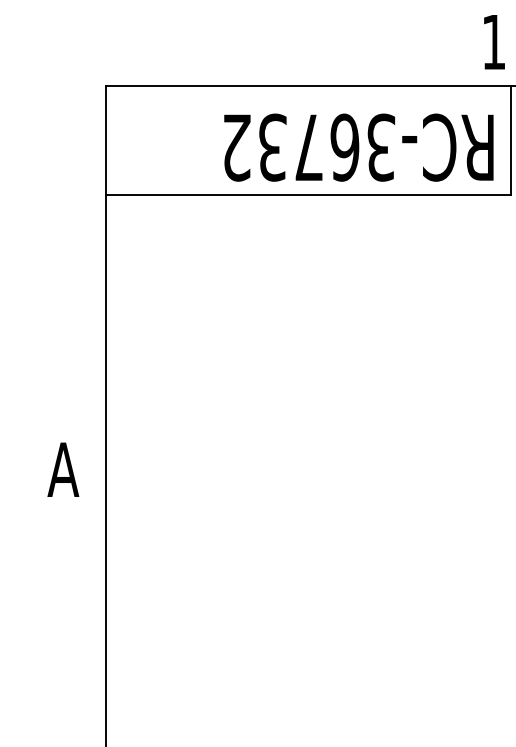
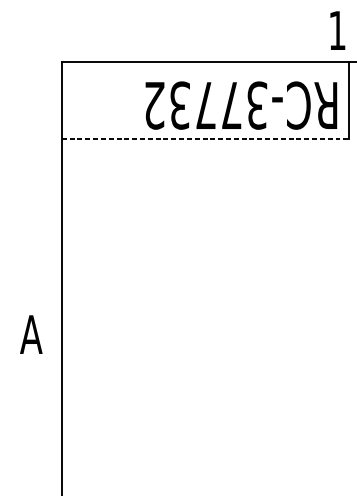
text: (344, 147) -> (231, 105), RC-36732 -> RC-37732
line: (308, 194) -> (205, 138), solid -> dashed

